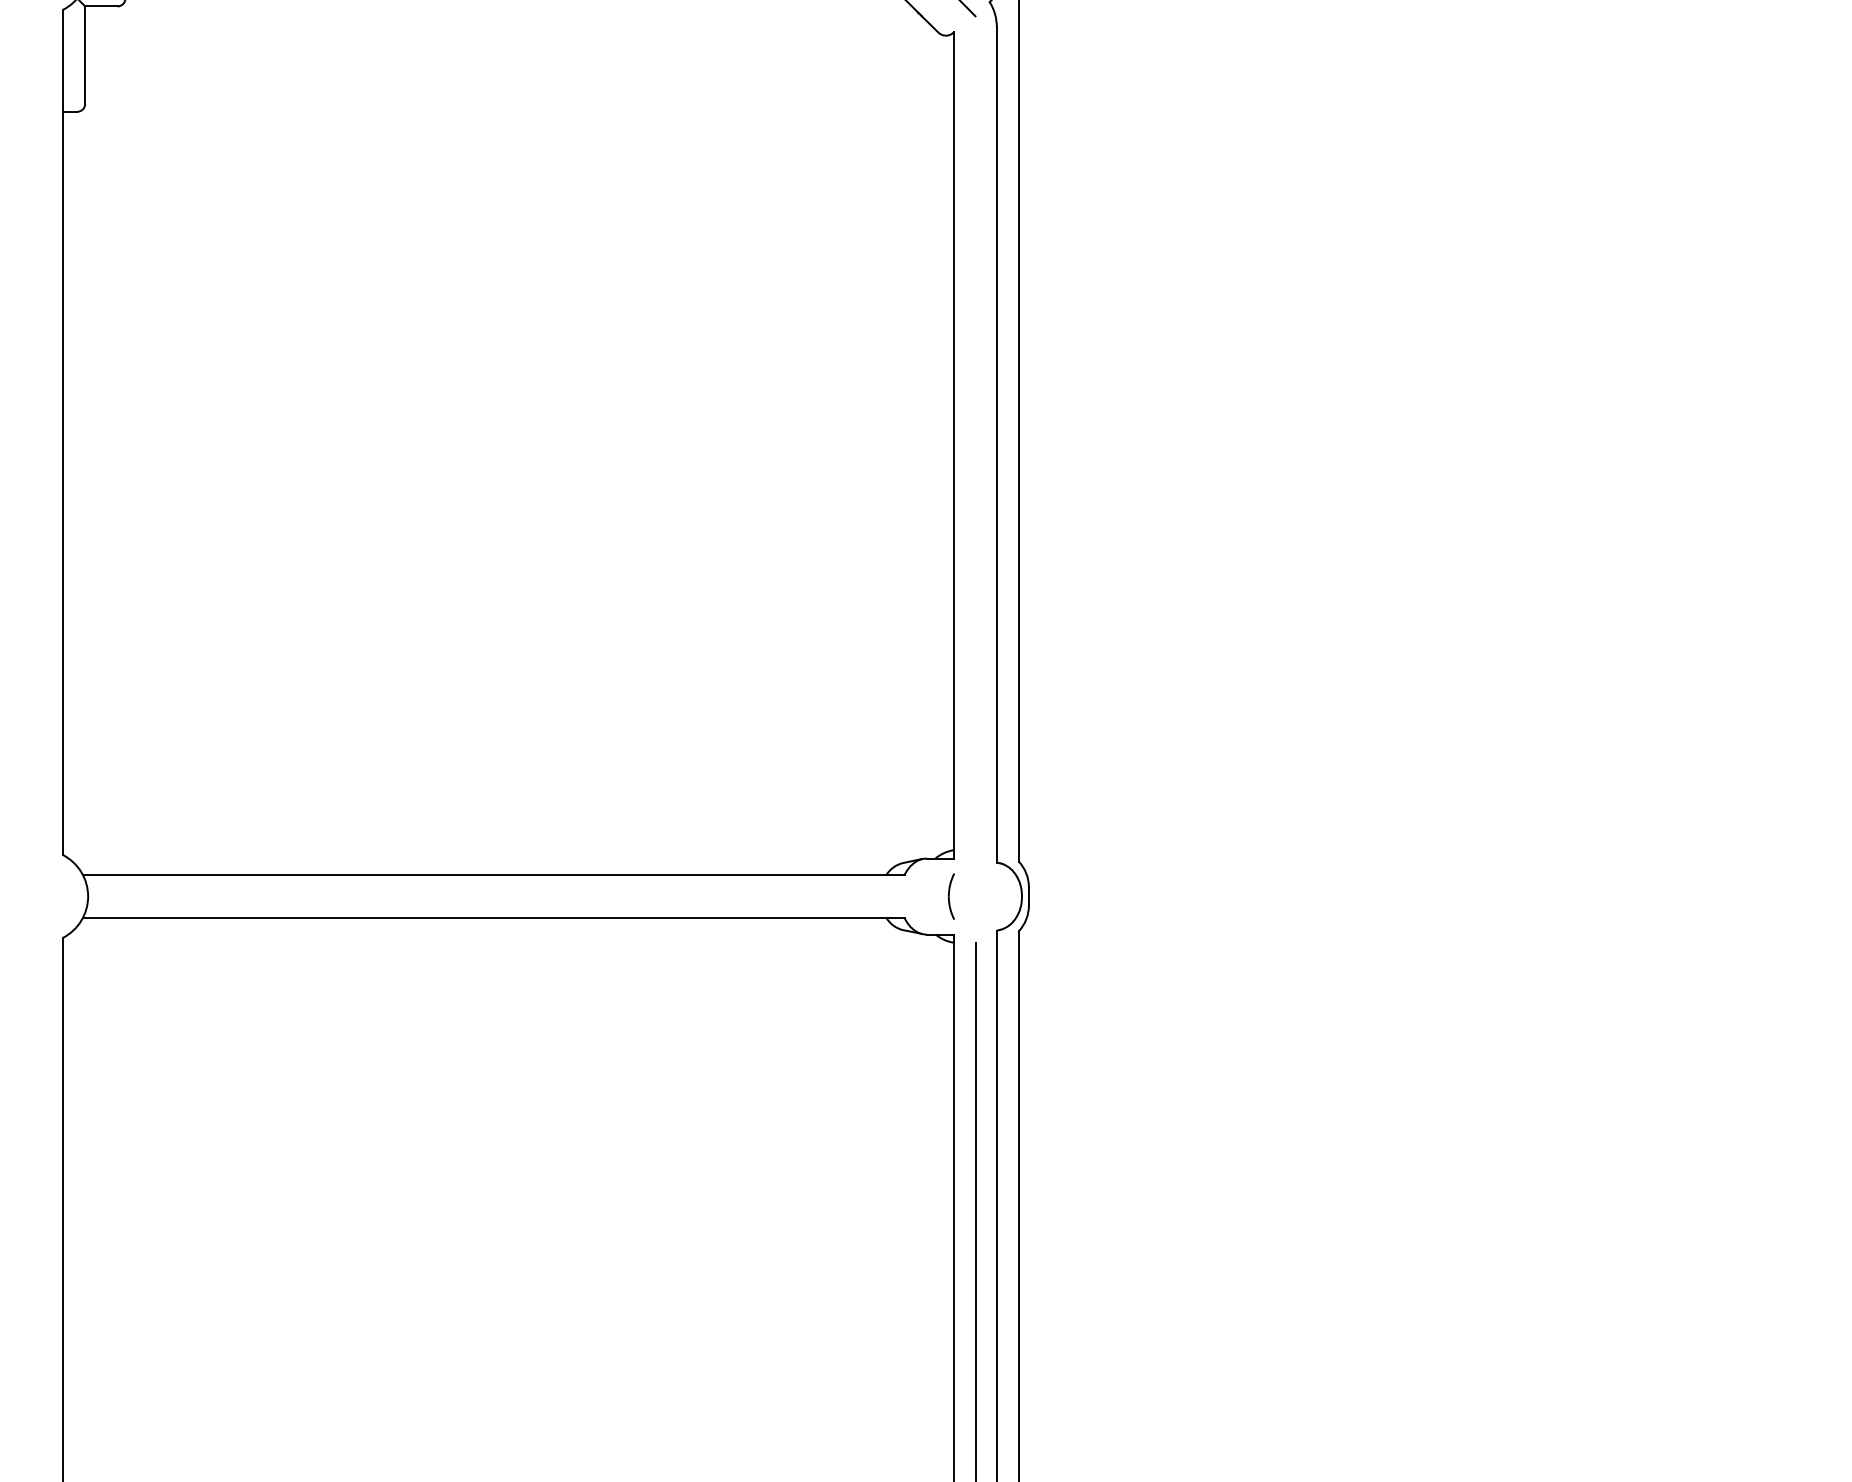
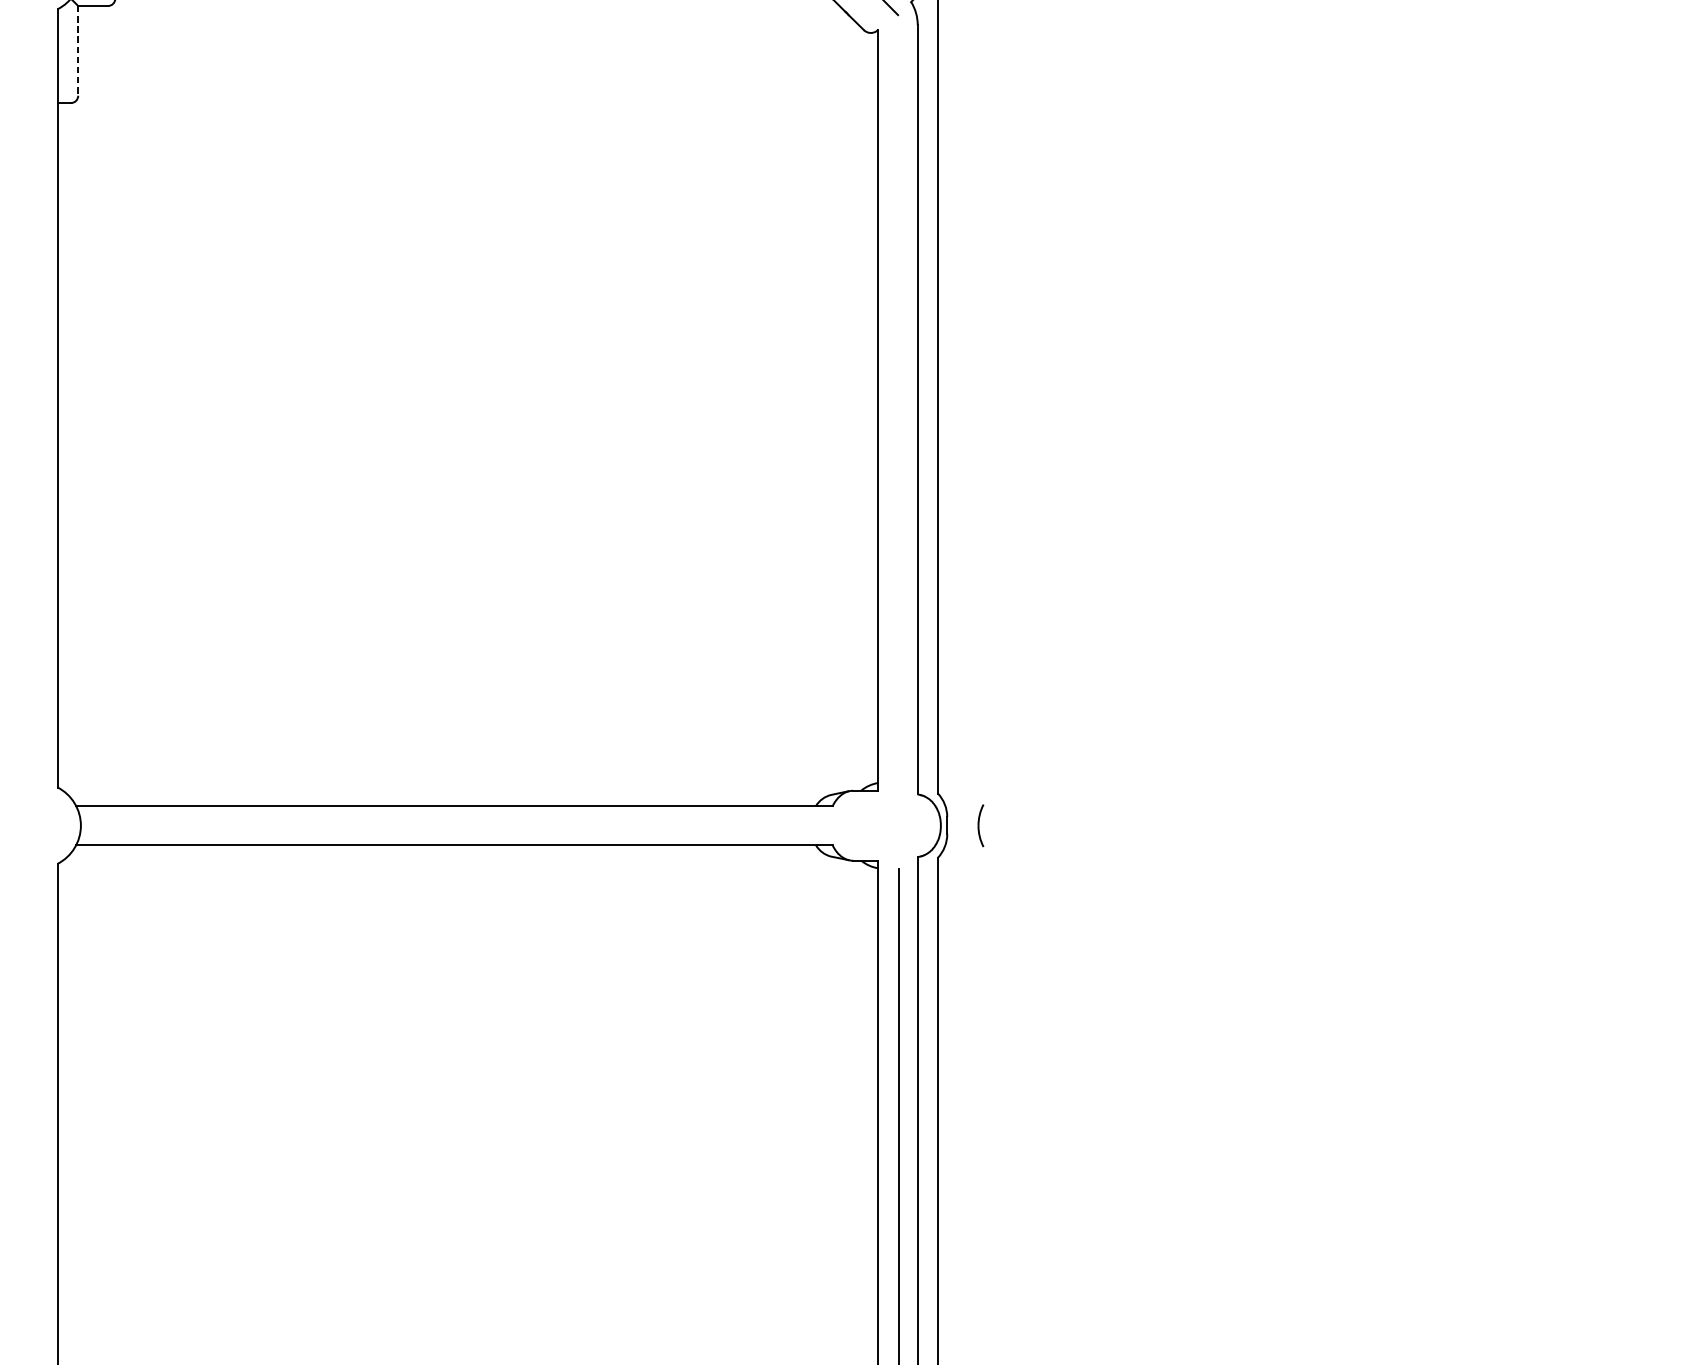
line: (85, 55) -> (78, 51), solid -> dashed
part: (950, 896) -> (980, 825), moved

